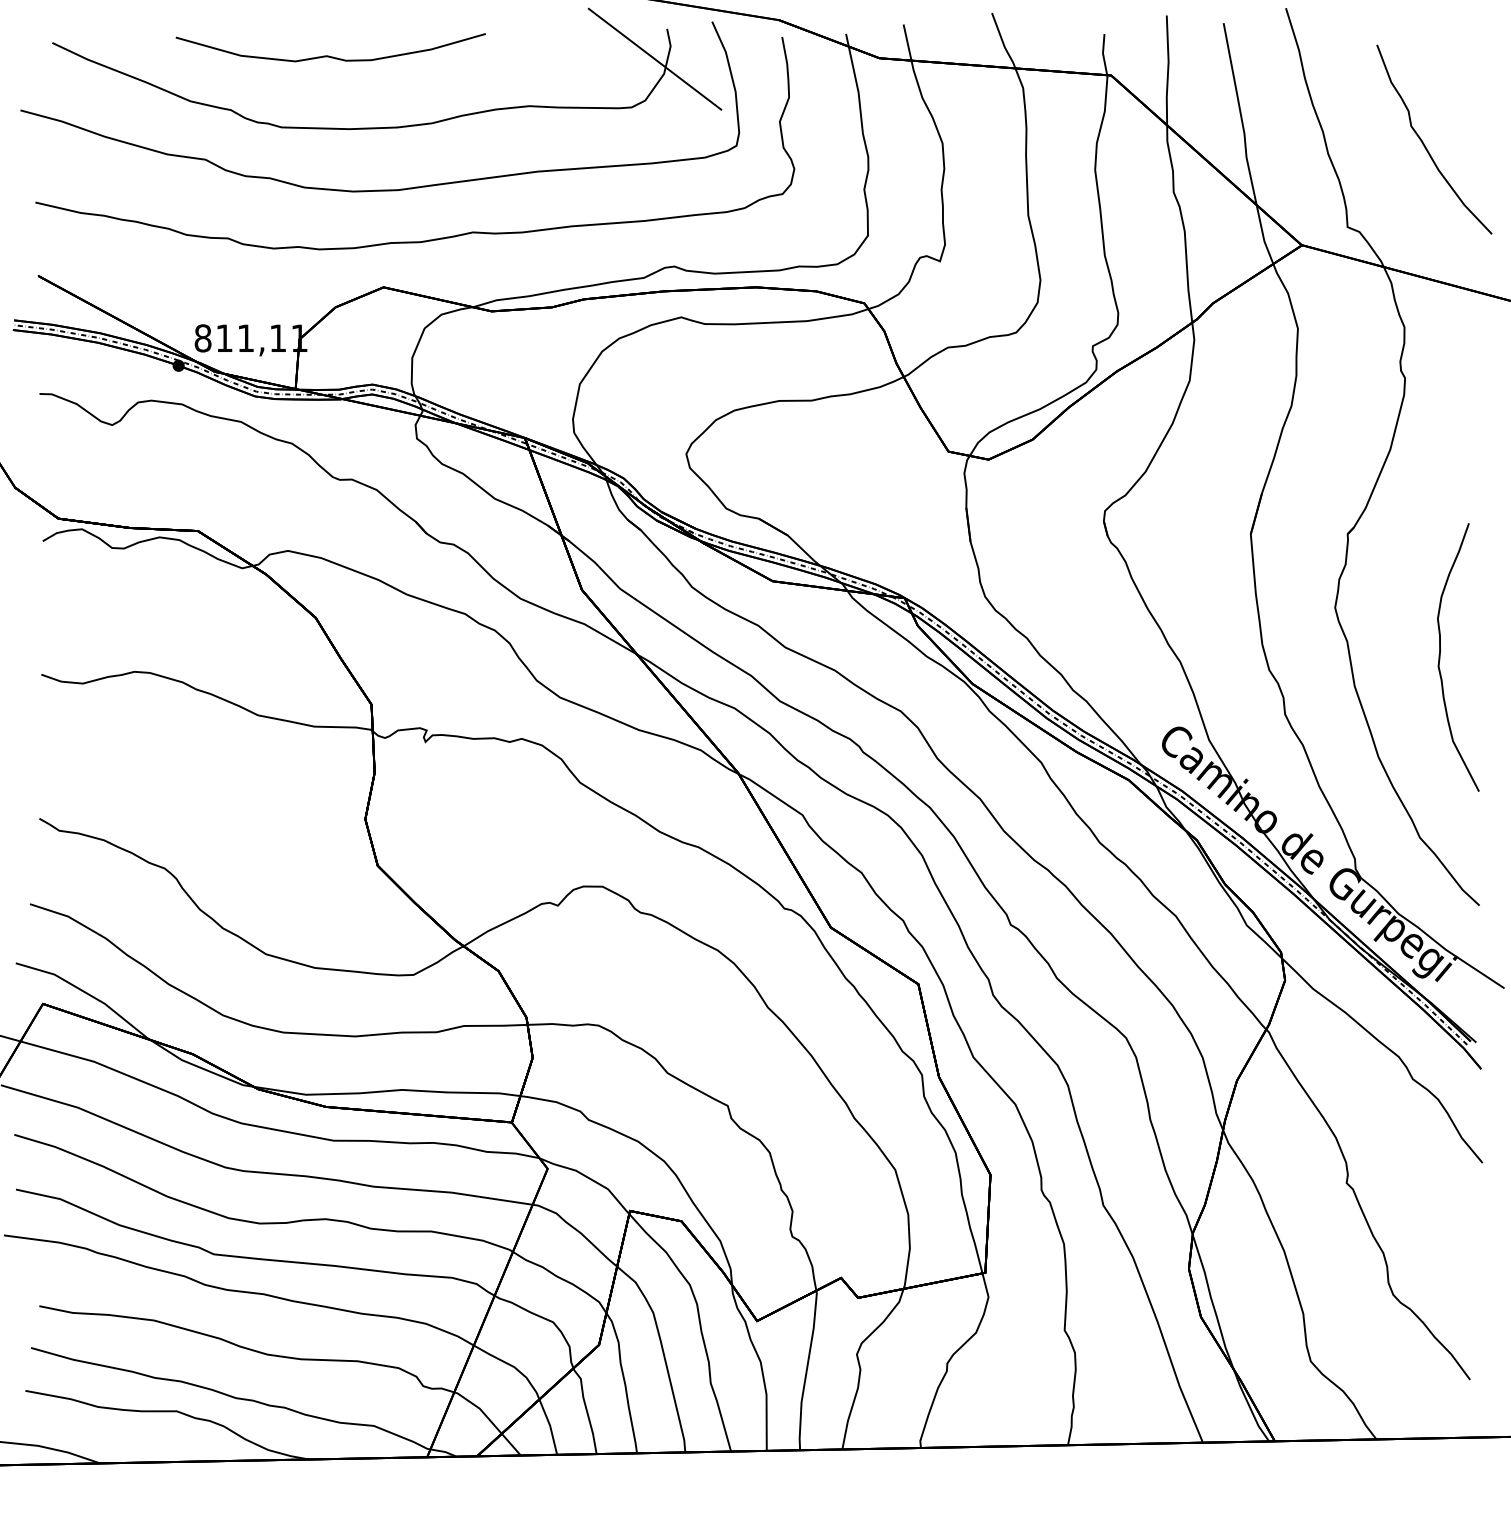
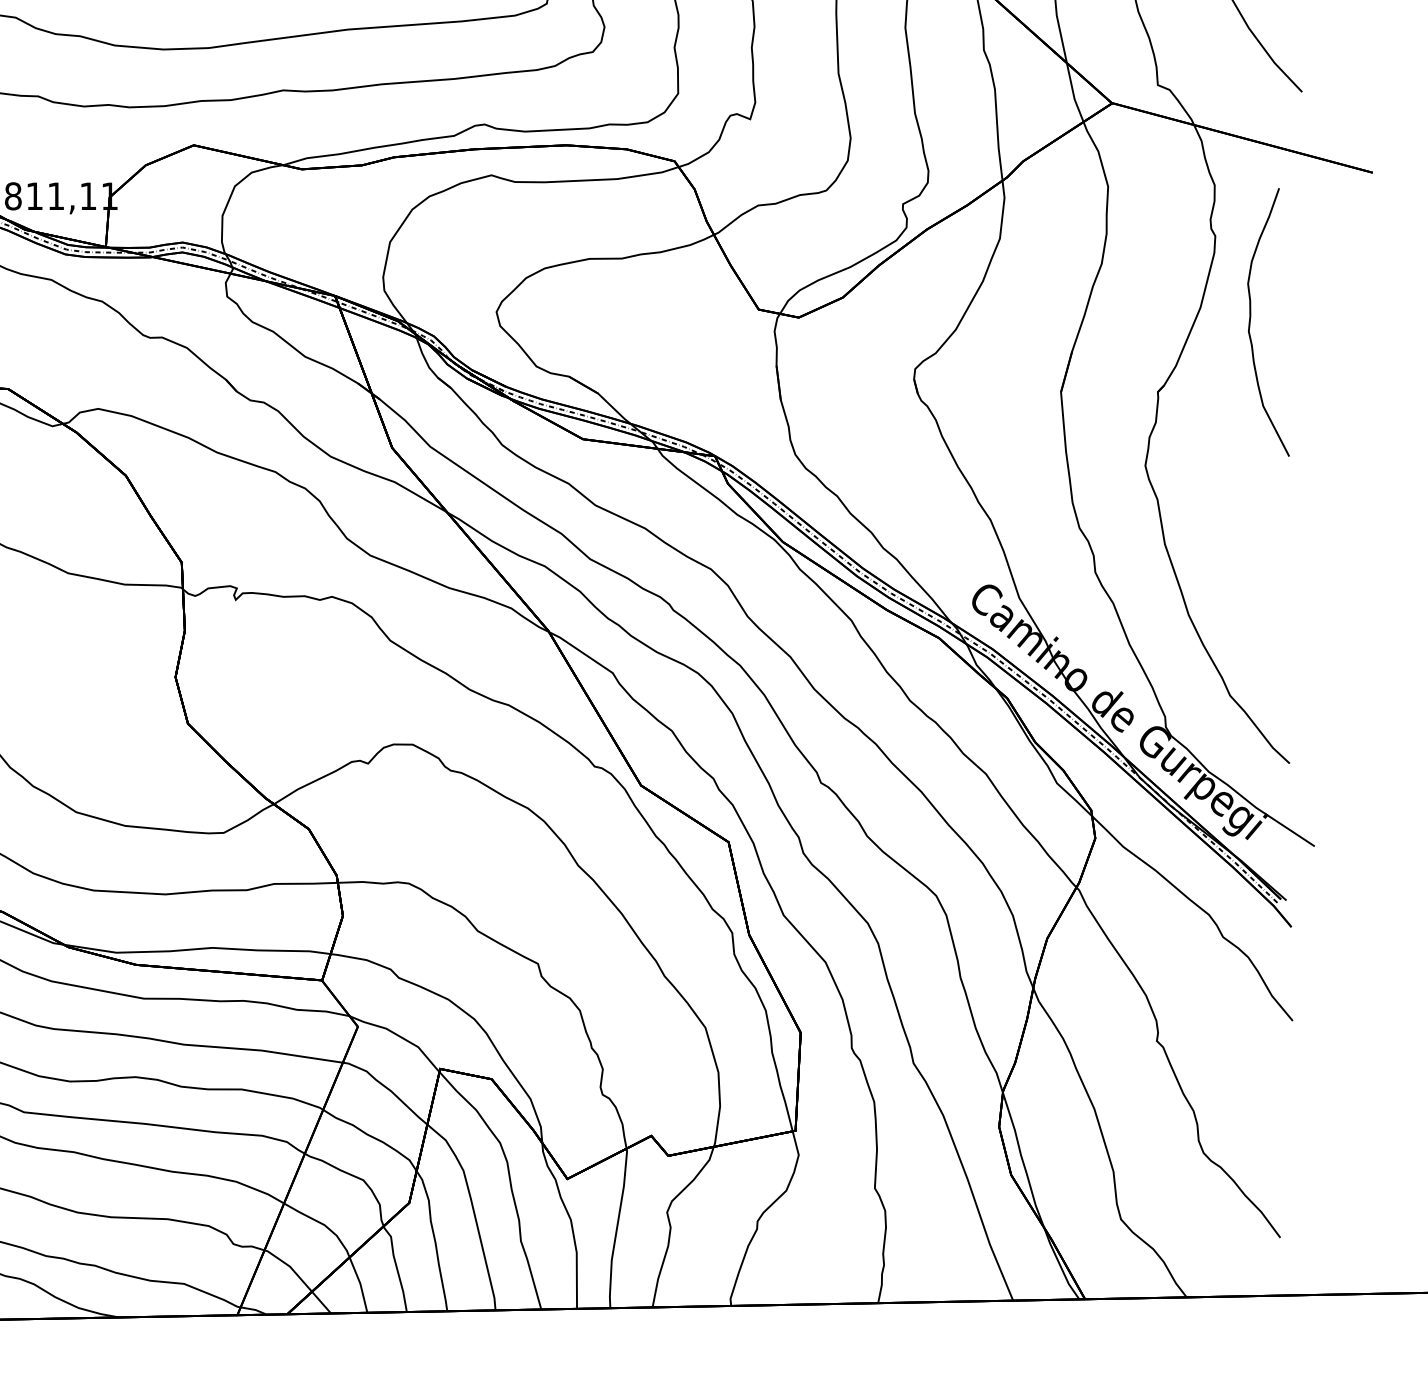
curve: (1440, 657) -> (1250, 322), moved

